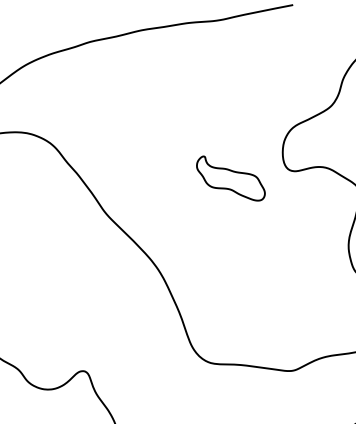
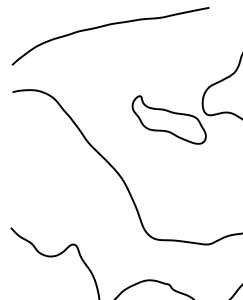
part: (229, 177) -> (168, 119), size x1.67

